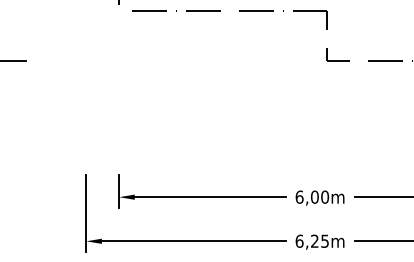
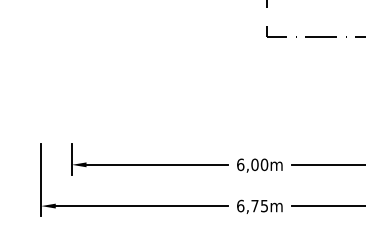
text: (314, 240) -> (254, 205), 6,25m -> 6,75m

